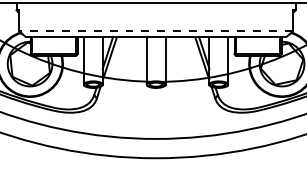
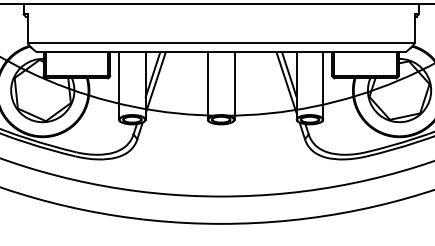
line: (156, 30) -> (221, 43), dashed -> solid

